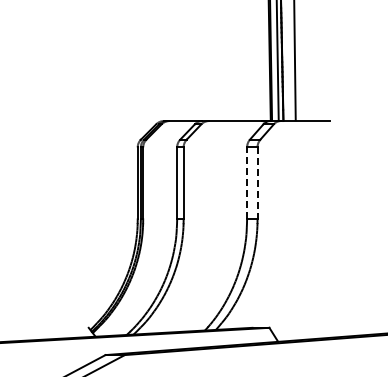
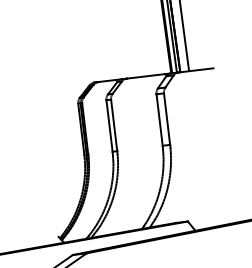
line: (247, 183) -> (159, 120), dashed -> solid
line: (257, 183) -> (167, 119), dashed -> solid

